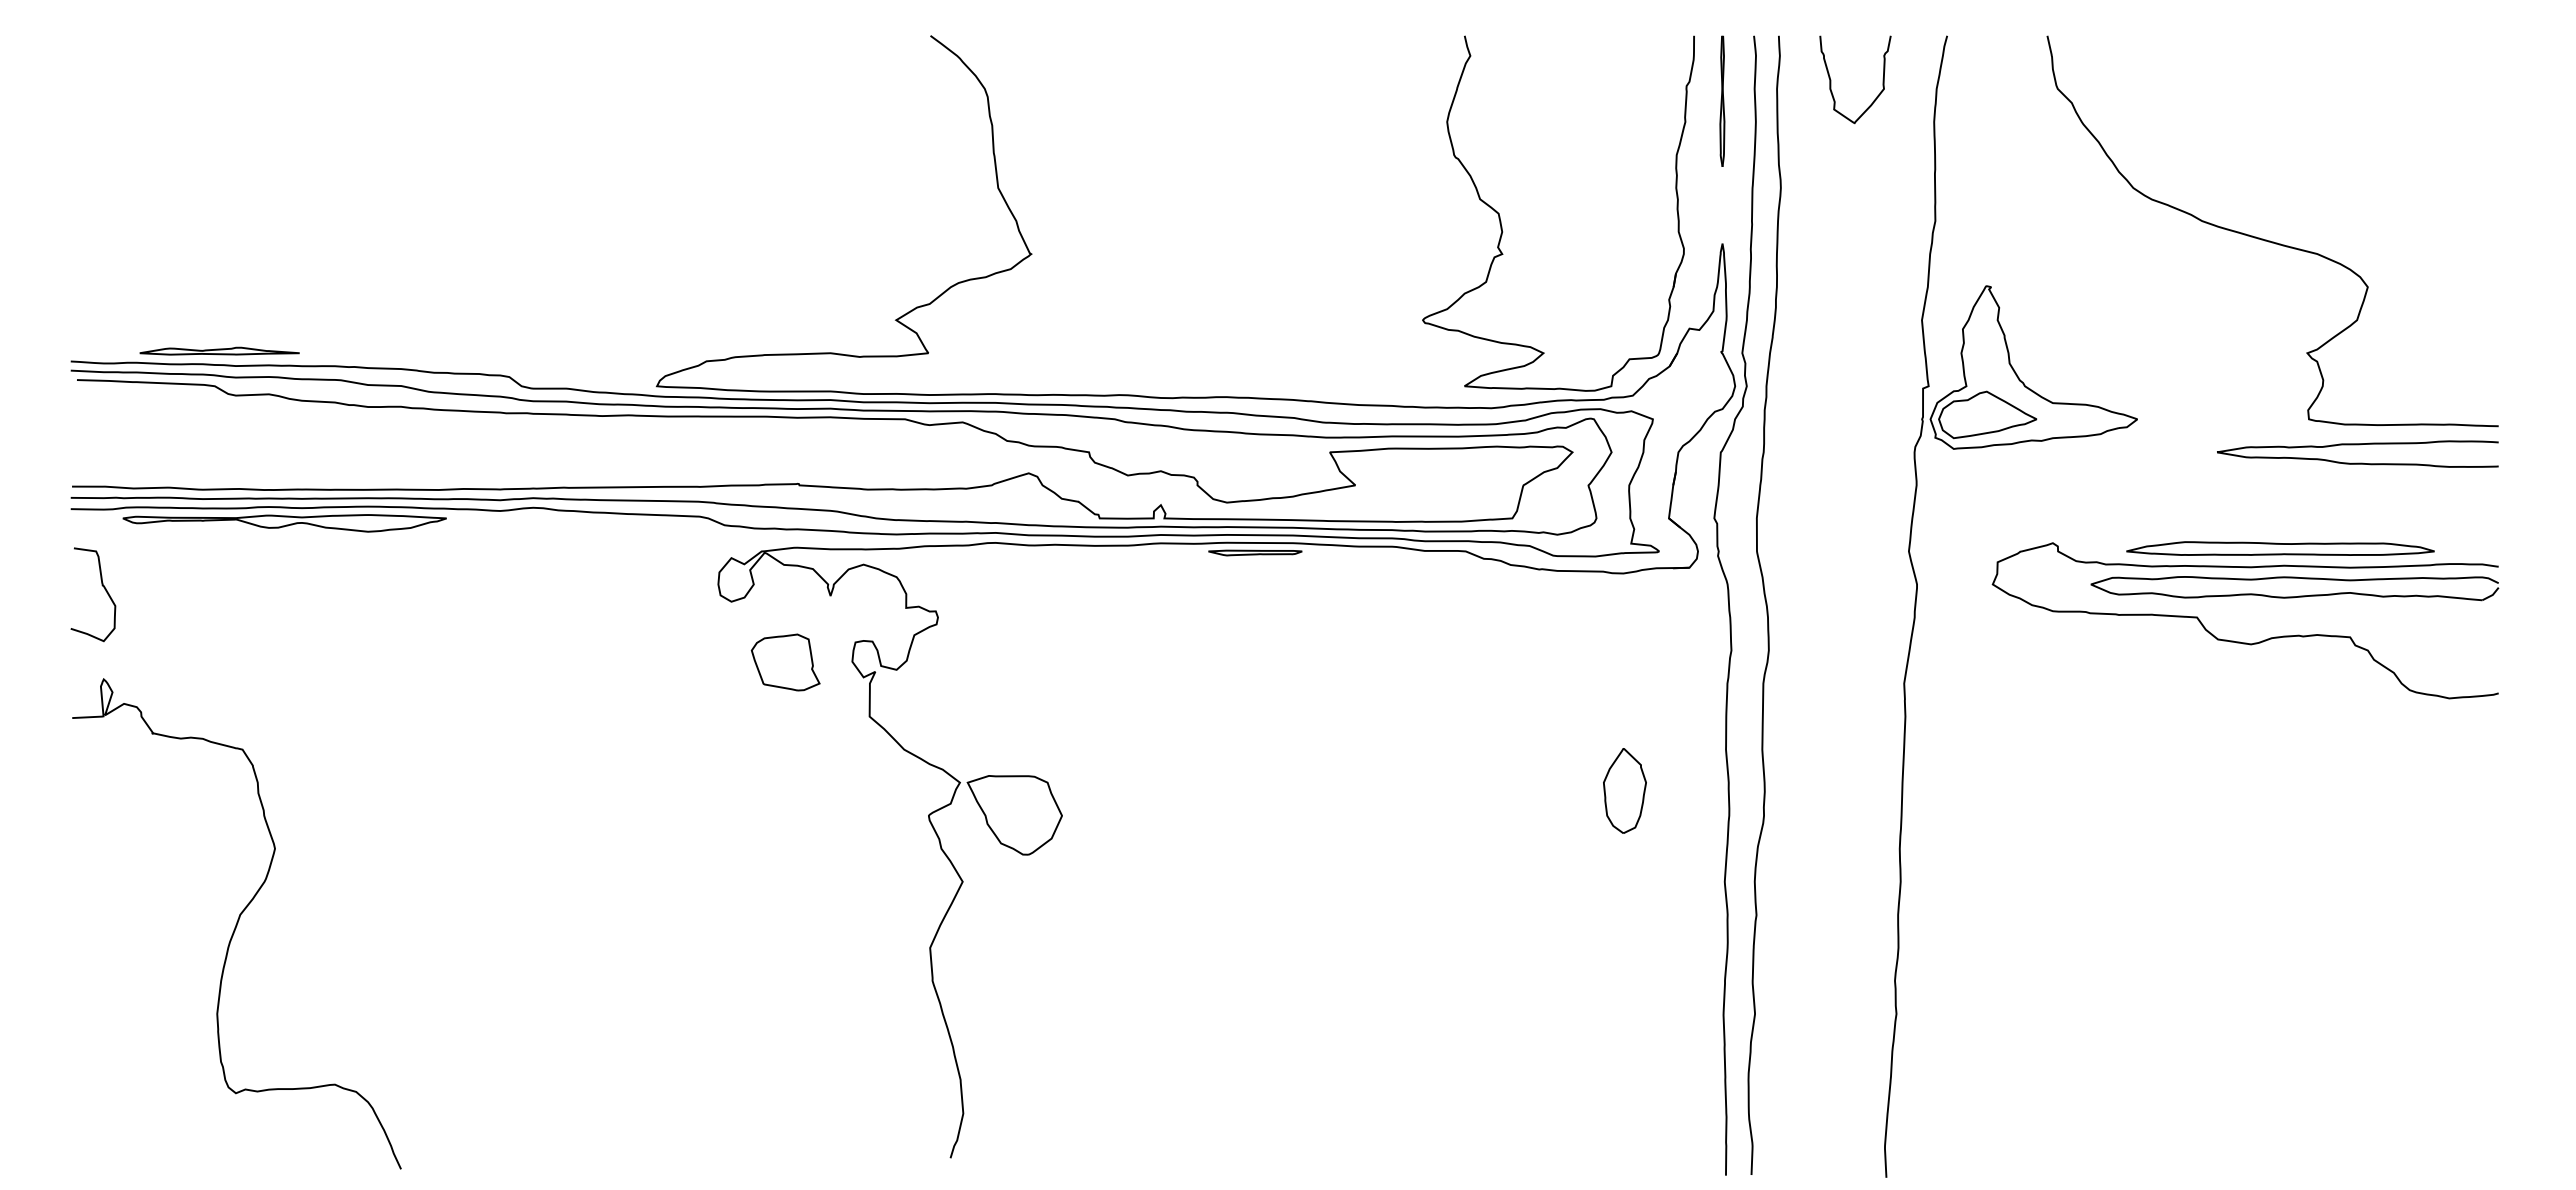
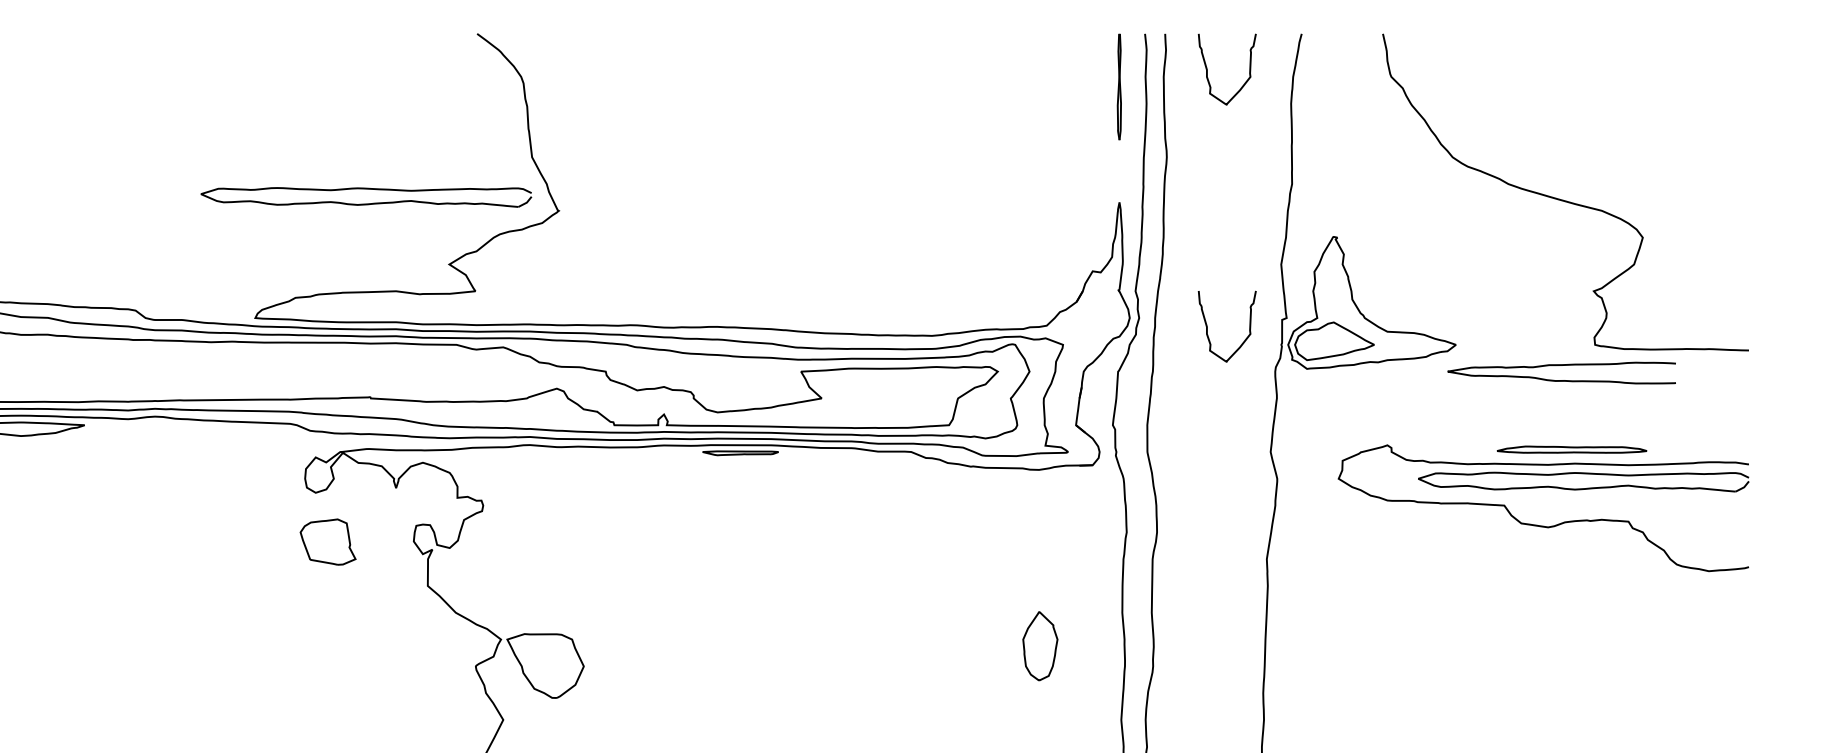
part: (1502, 226) -> (941, 188), removed
part: (793, 245) -> (366, 203), added
curve: (1831, 396) -> (1207, 326), added
curve: (2357, 445) -> (1561, 366), moved
part: (2280, 548) -> (1572, 449), size x0.6
part: (785, 662) -> (327, 542), moved

